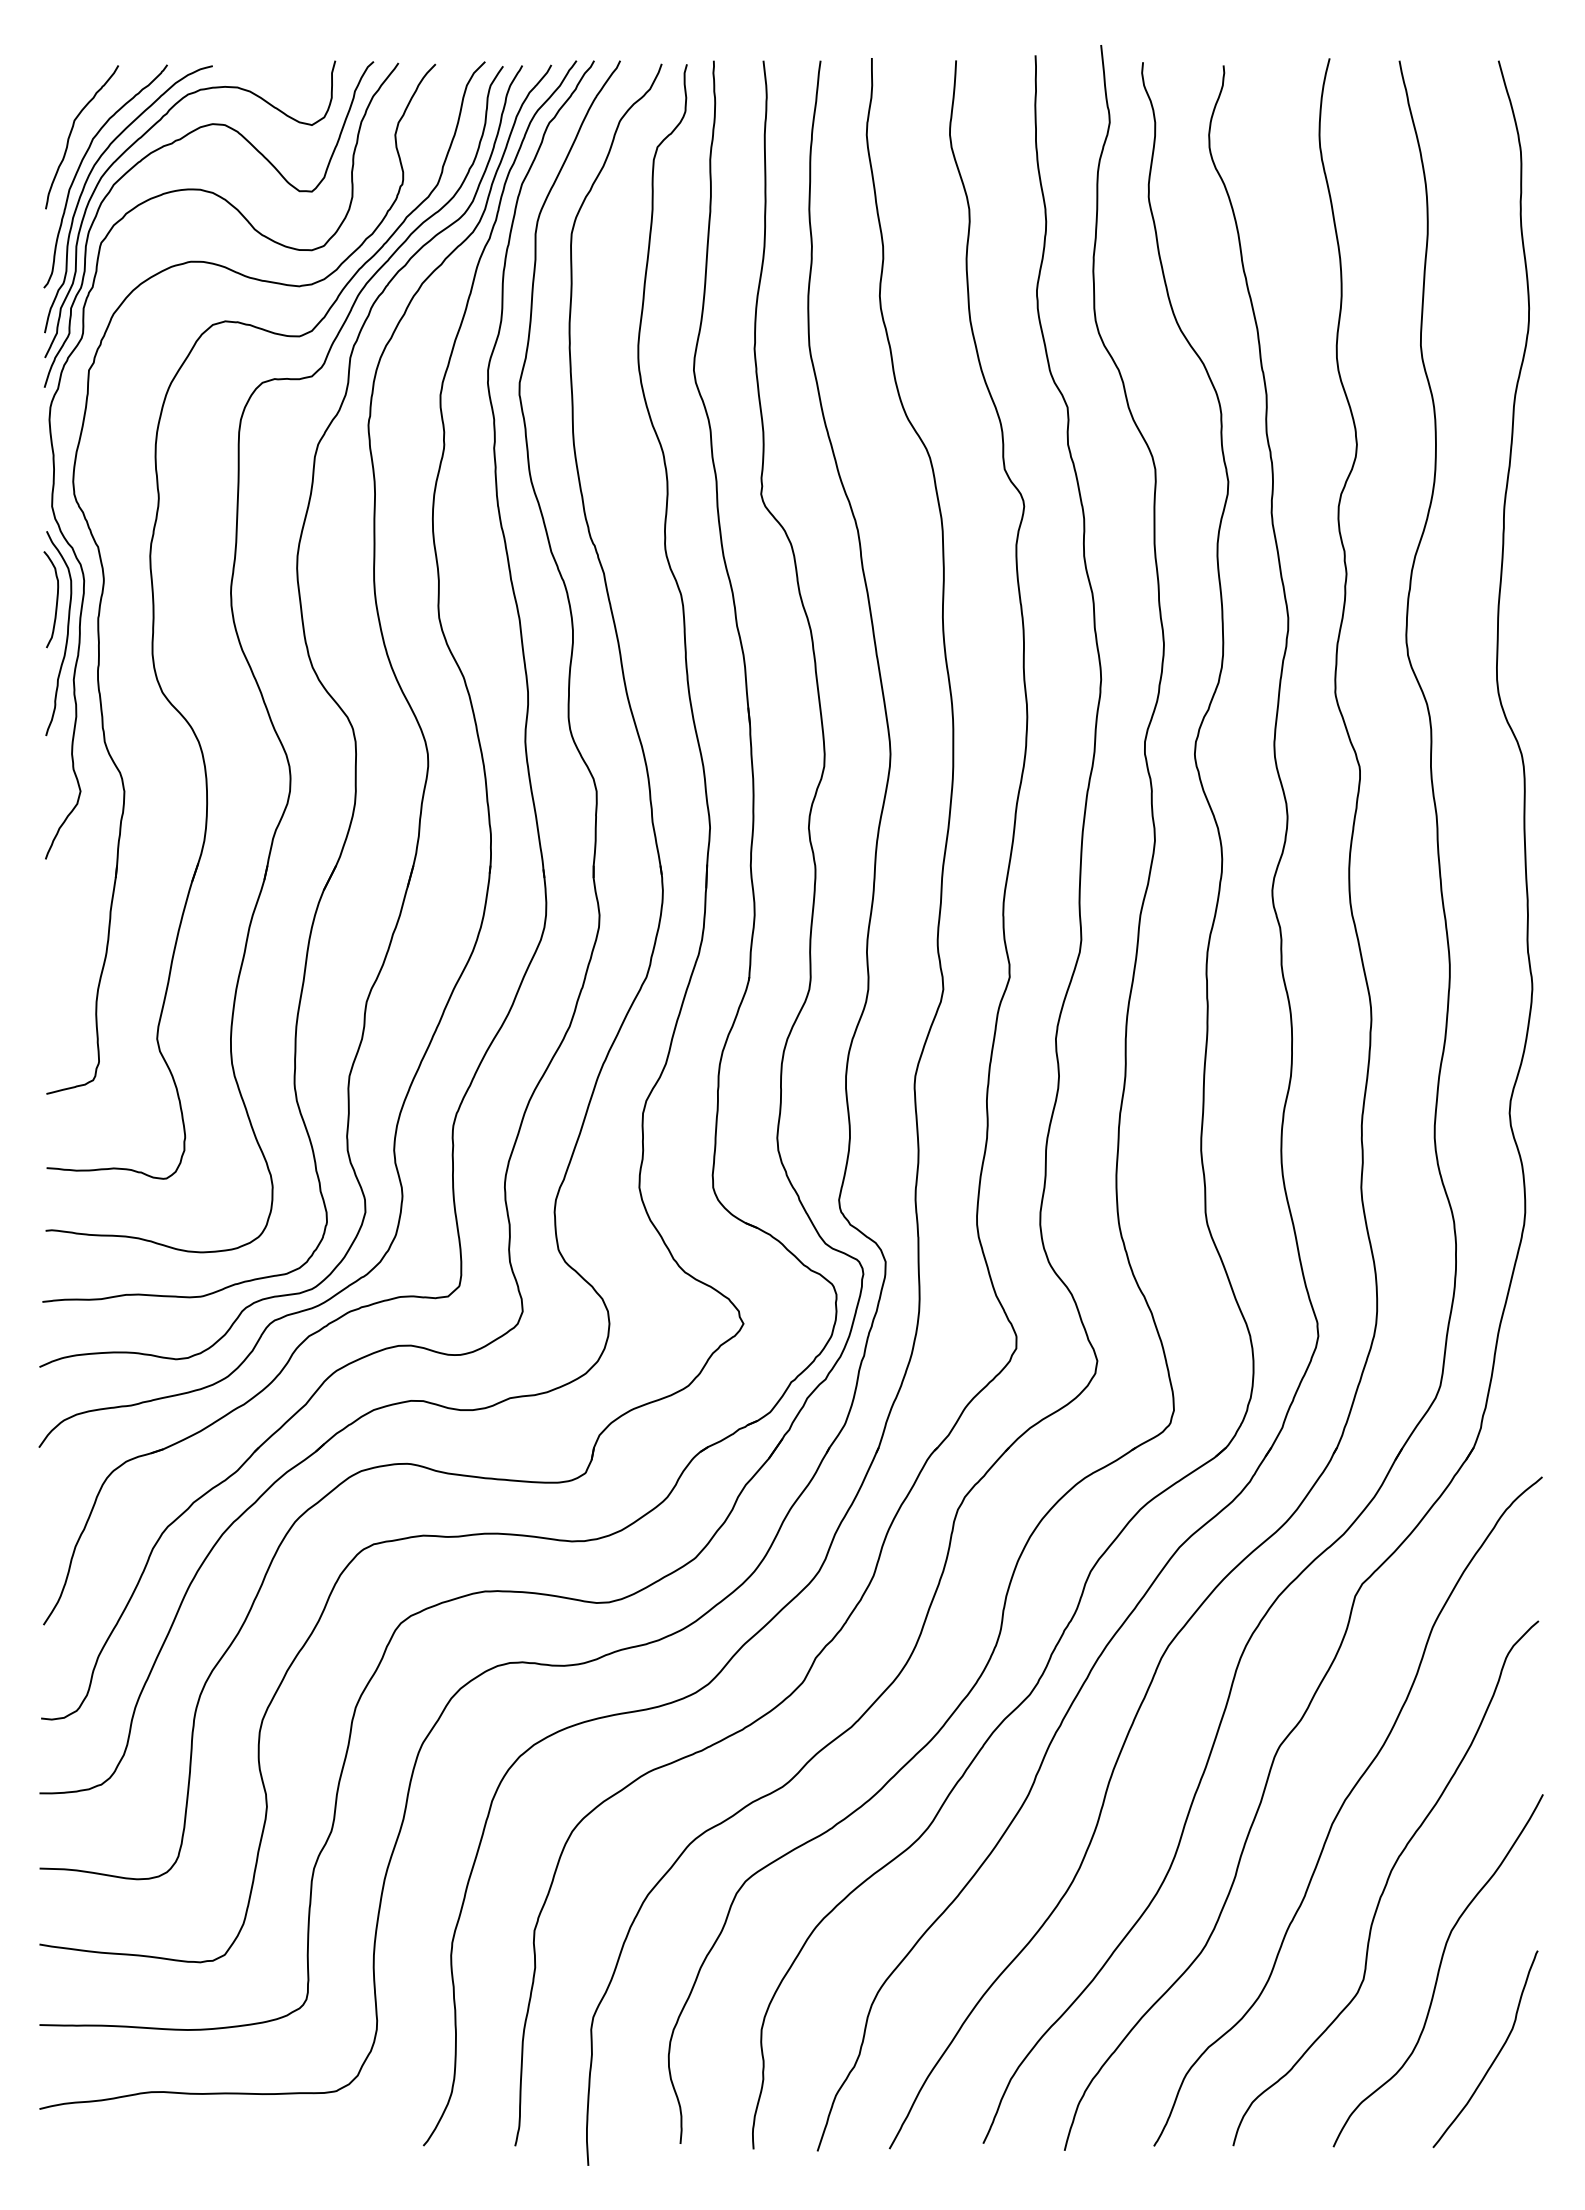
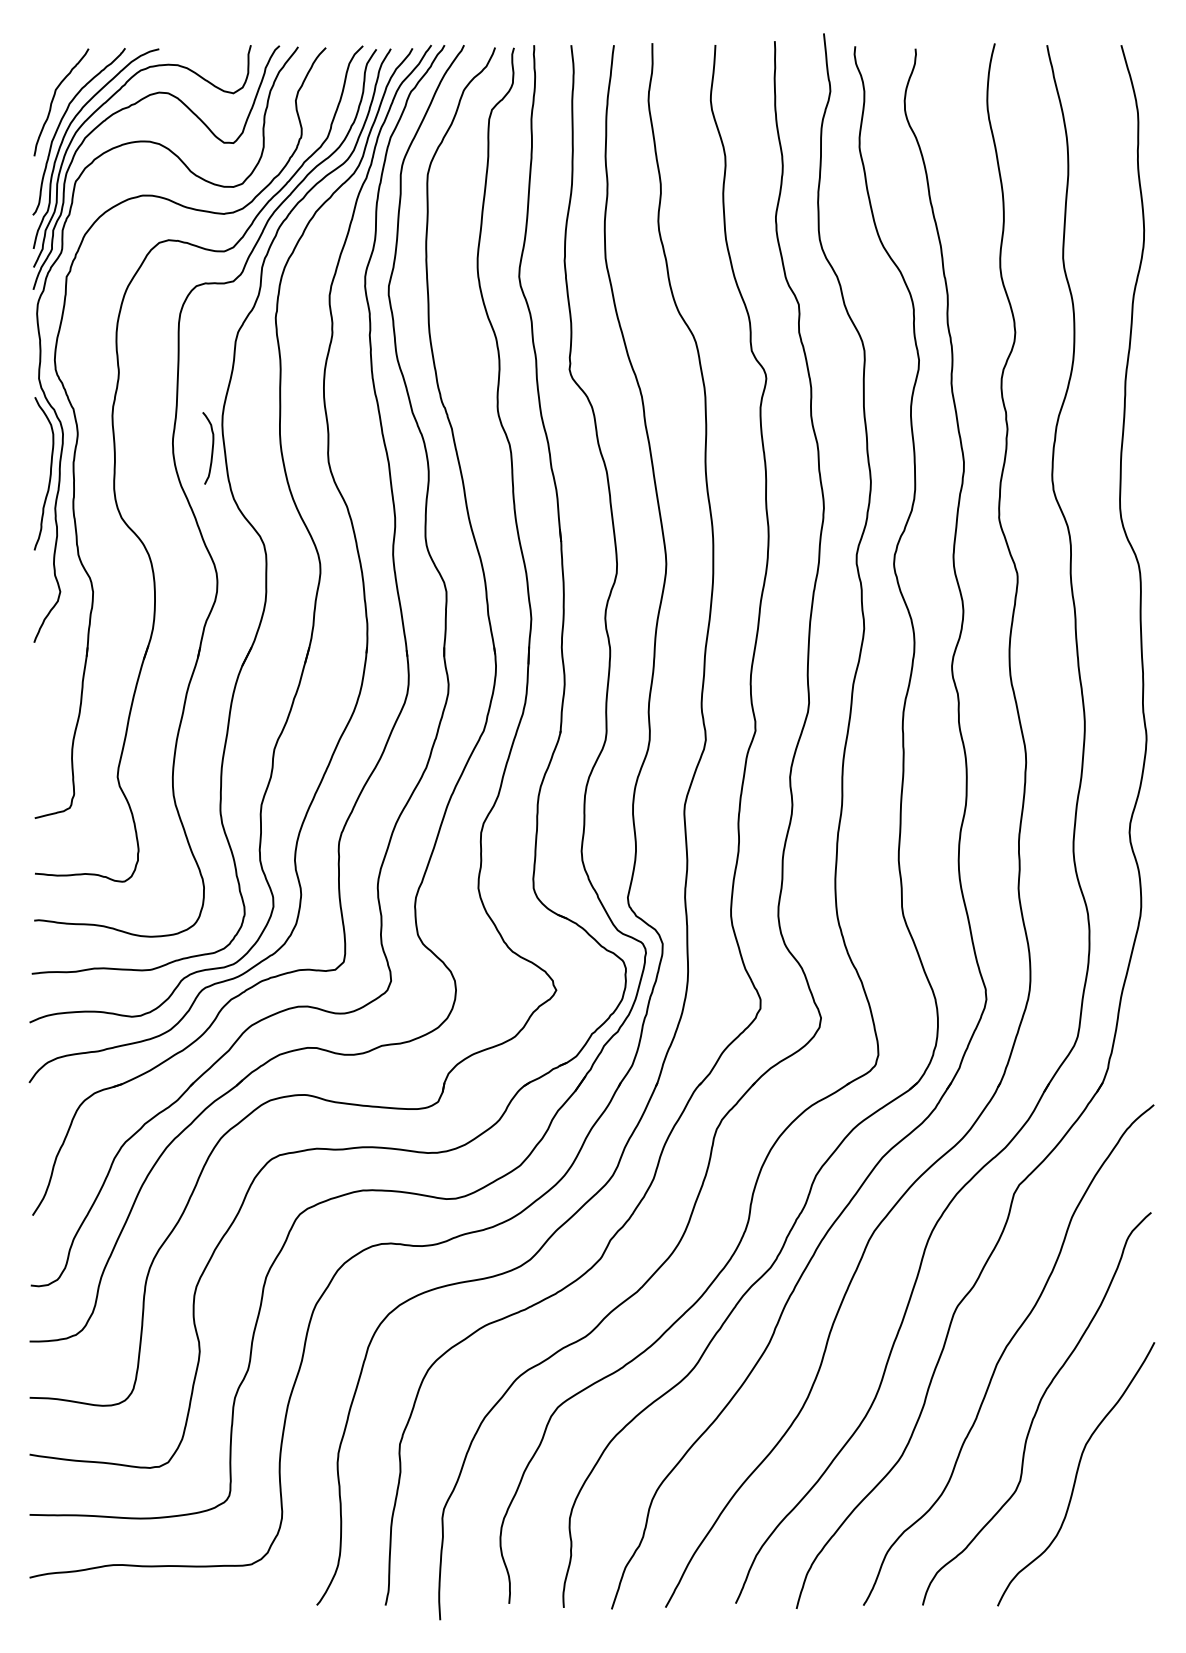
curve: (56, 599) -> (212, 448), moved
curve: (1495, 2056) -> (1118, 1538), removed

